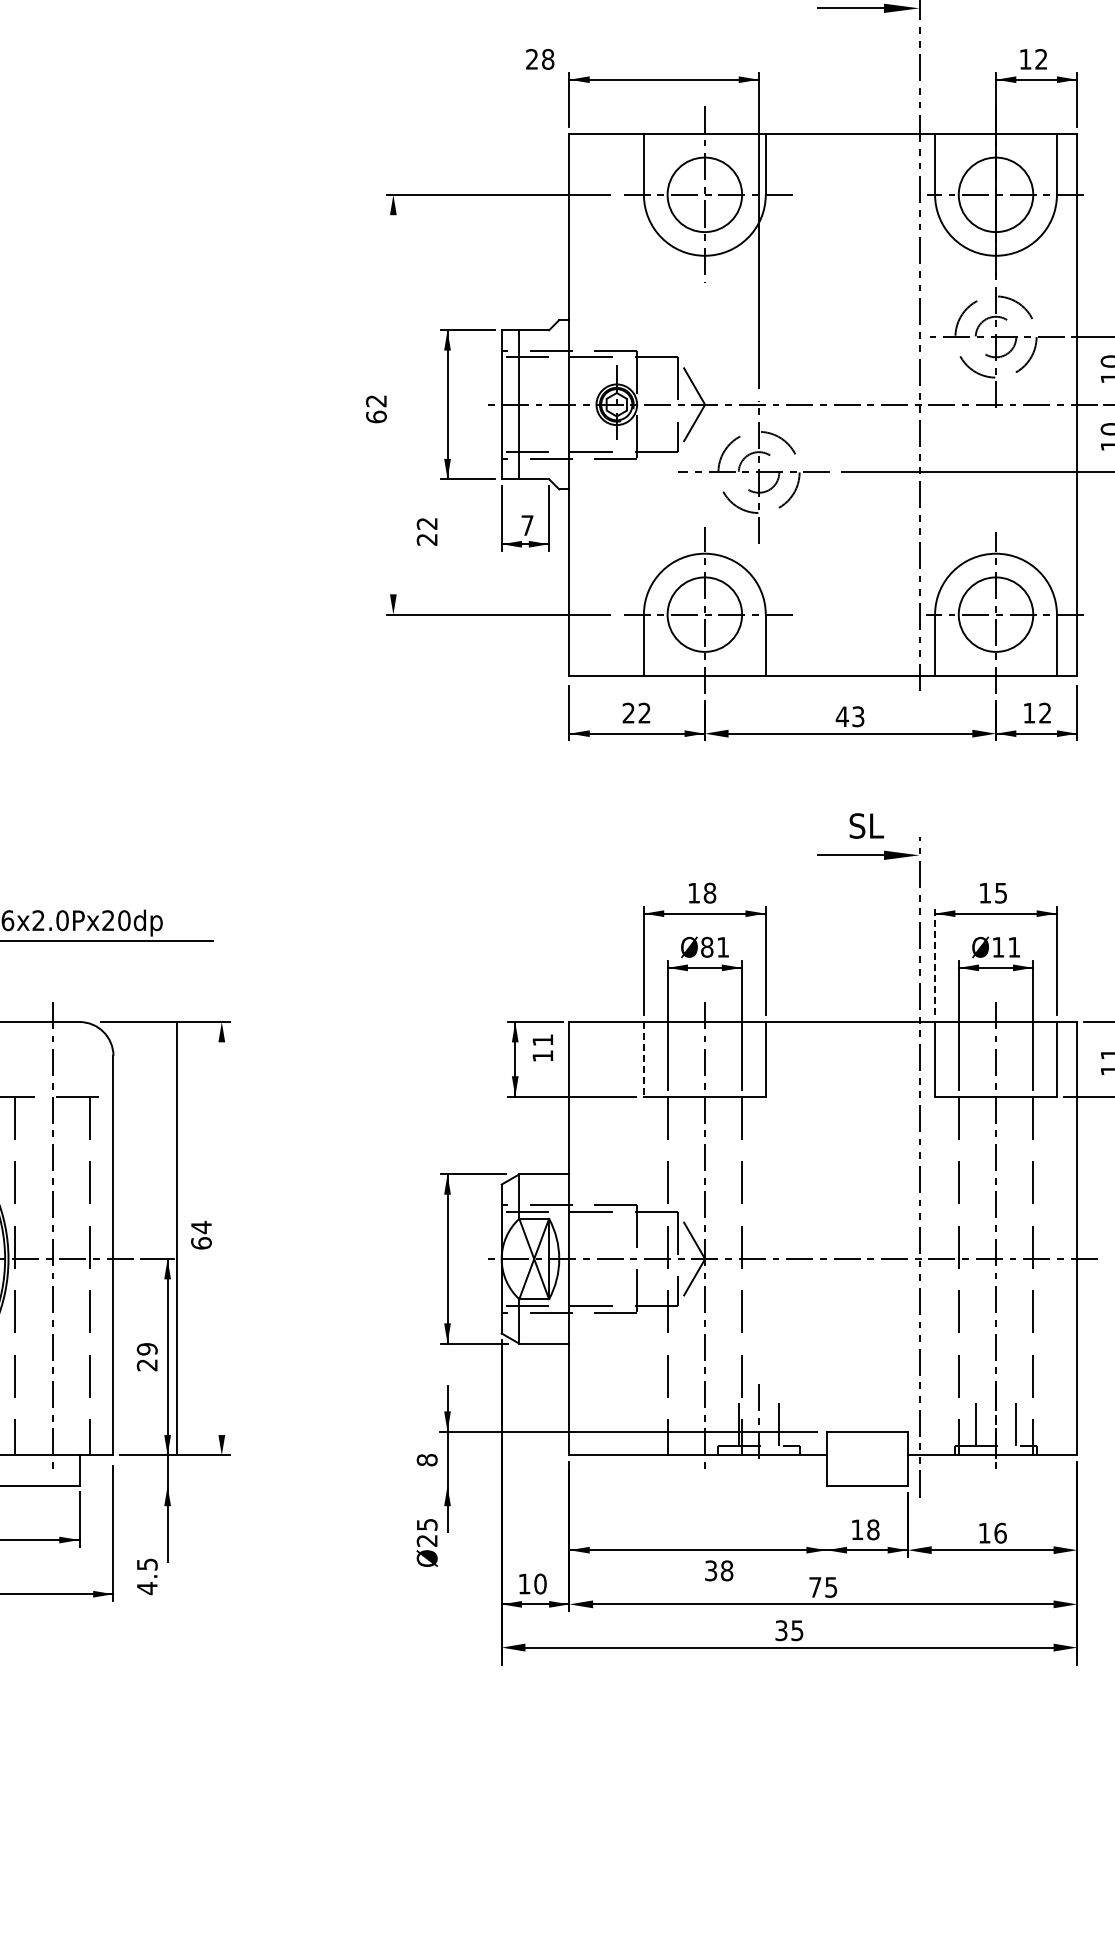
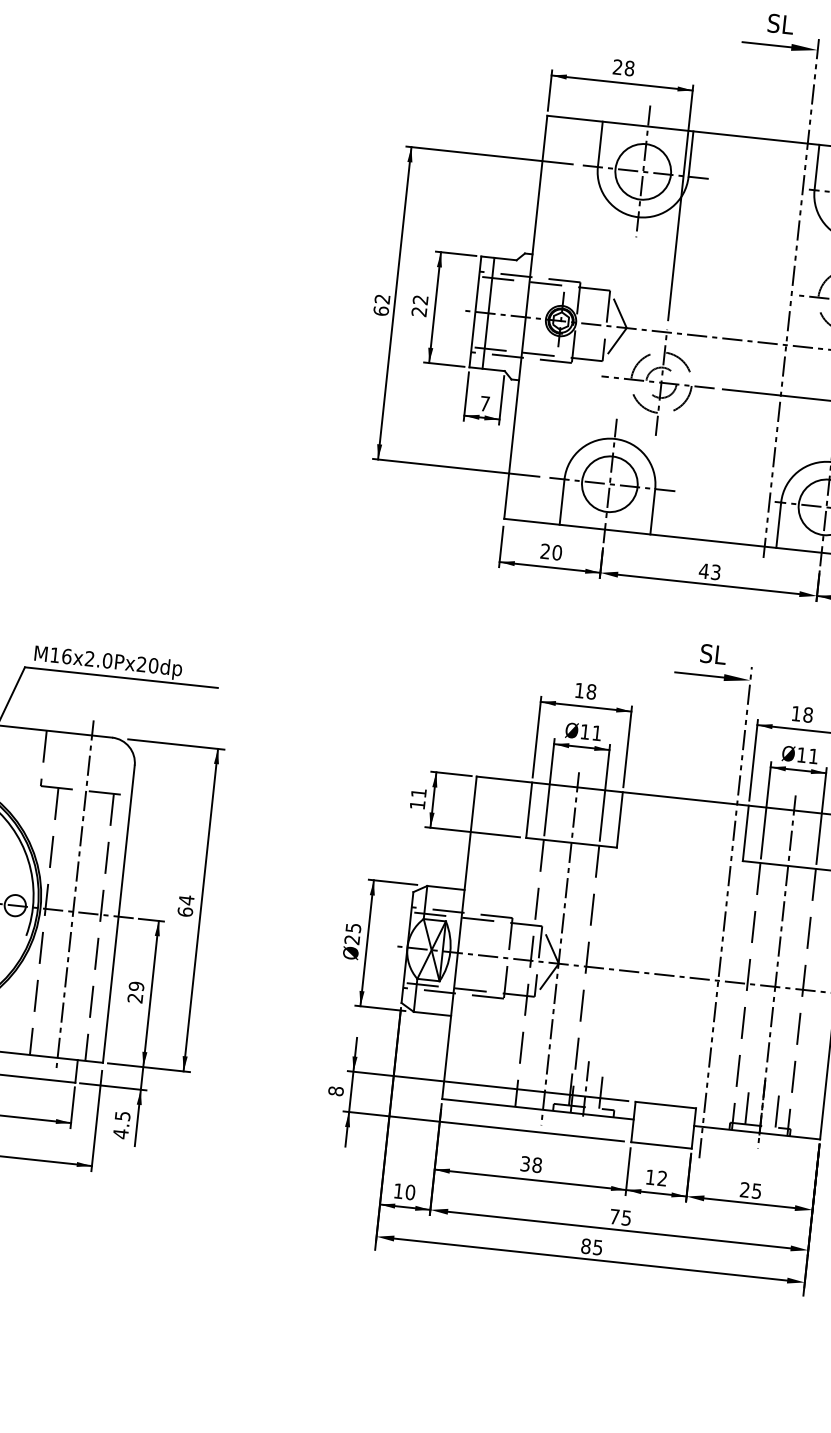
text: (540, 59) -> (623, 67), moved
line: (393, 404) -> (394, 303), added
text: (426, 531) -> (419, 305), moved
text: (644, 712) -> (557, 552), 22 -> 20
text: (1001, 892) -> (808, 714), 15 -> 18
text: (707, 946) -> (585, 731), Ø81 -> Ø11
line: (935, 960) -> (753, 759), dashed -> solid
text: (542, 1047) -> (417, 798), moved
line: (643, 1059) -> (528, 810), dashed -> solid
line: (176, 1238) -> (200, 910), moved
line: (130, 1485) -> (113, 1086), added
line: (628, 1485) -> (483, 1126), added
line: (826, 1525) -> (627, 1171), added
text: (873, 1529) -> (662, 1178), 18 -> 12
text: (992, 1532) -> (750, 1190), 16 -> 25
text: (426, 1542) -> (351, 941), moved
text: (719, 1570) -> (531, 1164), moved
text: (147, 1576) -> (121, 1125), moved
text: (781, 1630) -> (586, 1246), 35 -> 85

